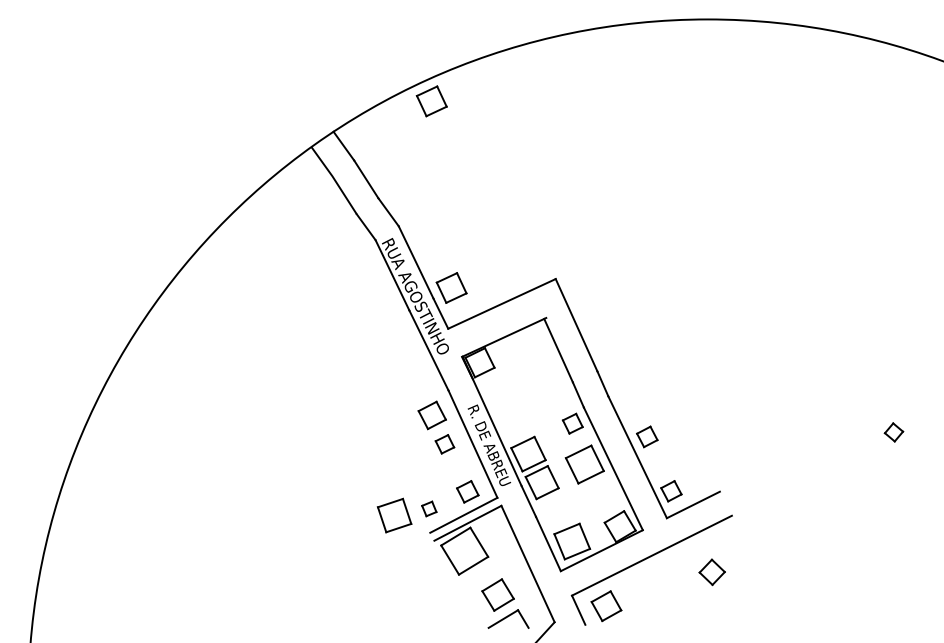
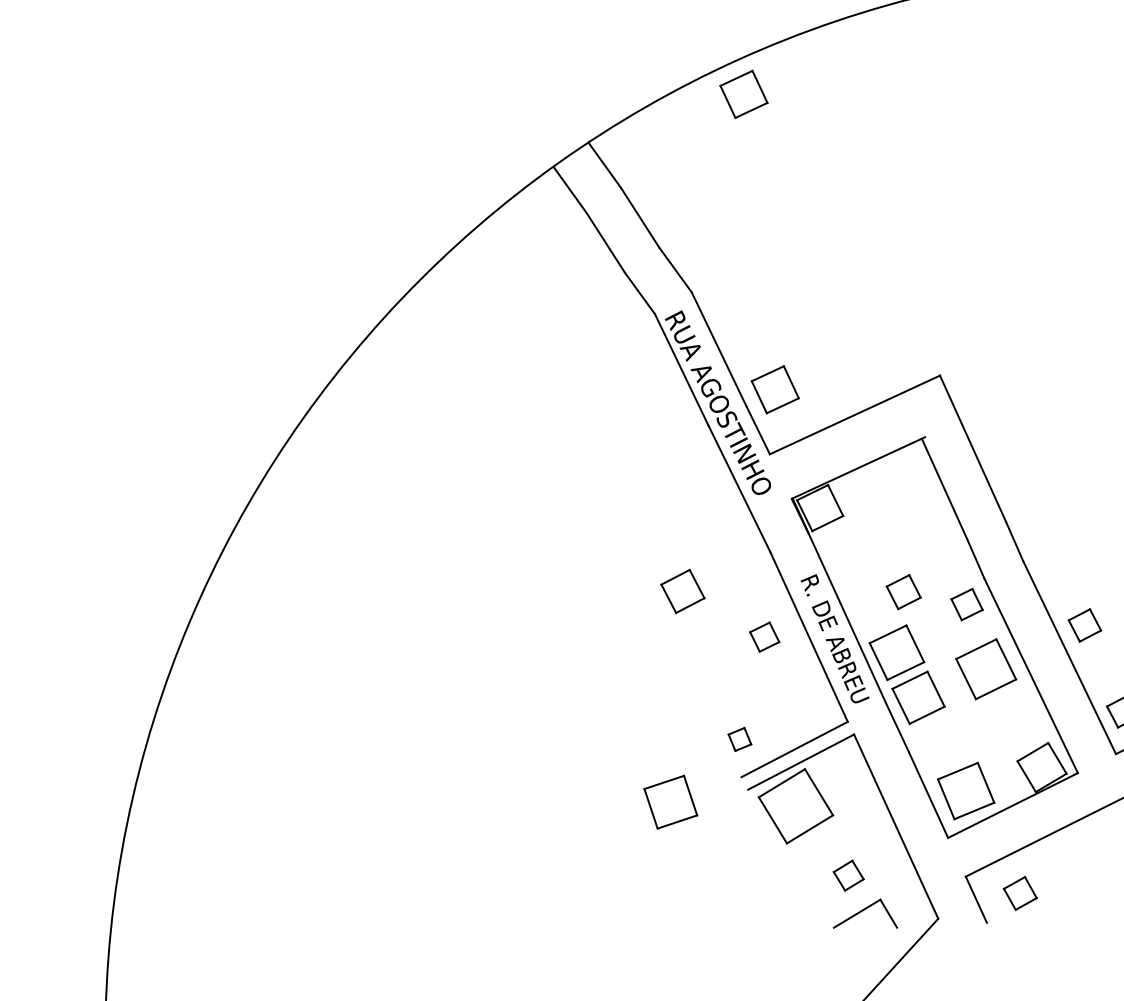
part: (431, 415) -> (681, 591), moved
part: (467, 491) -> (903, 591), moved
part: (394, 515) -> (670, 802), moved
part: (497, 594) -> (847, 874), size x0.6
part: (606, 606) -> (1020, 893), size x0.7

